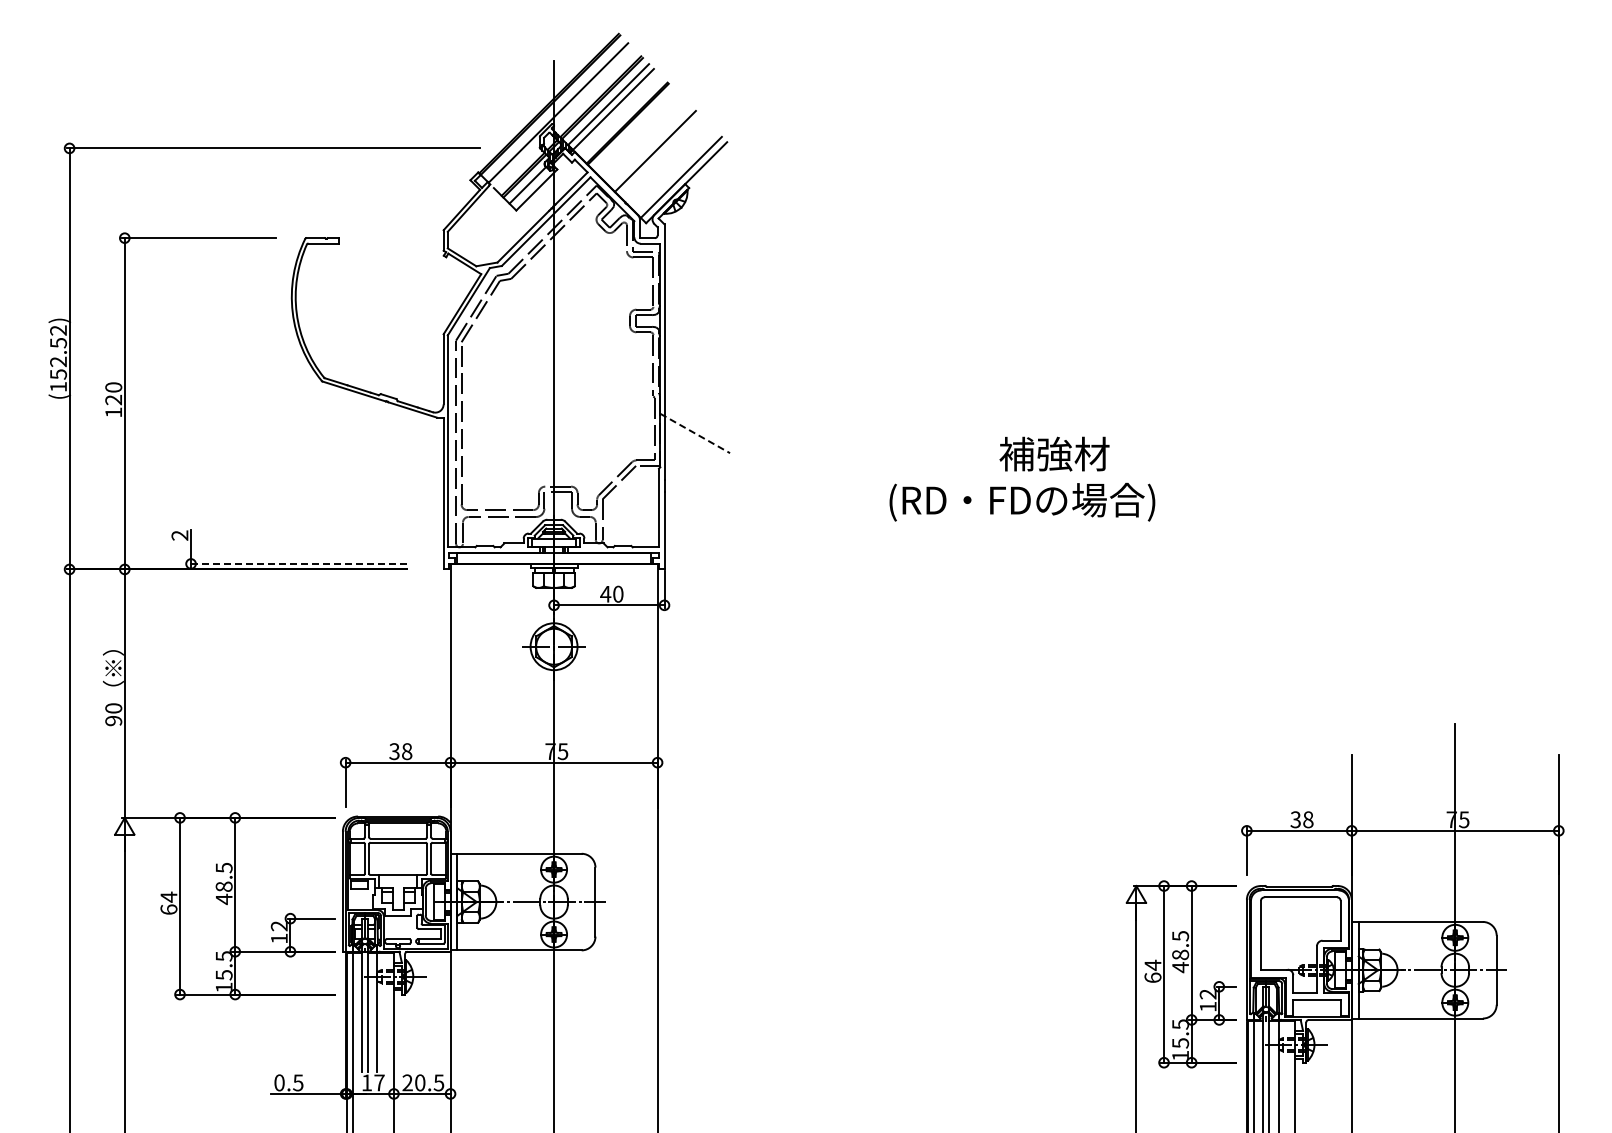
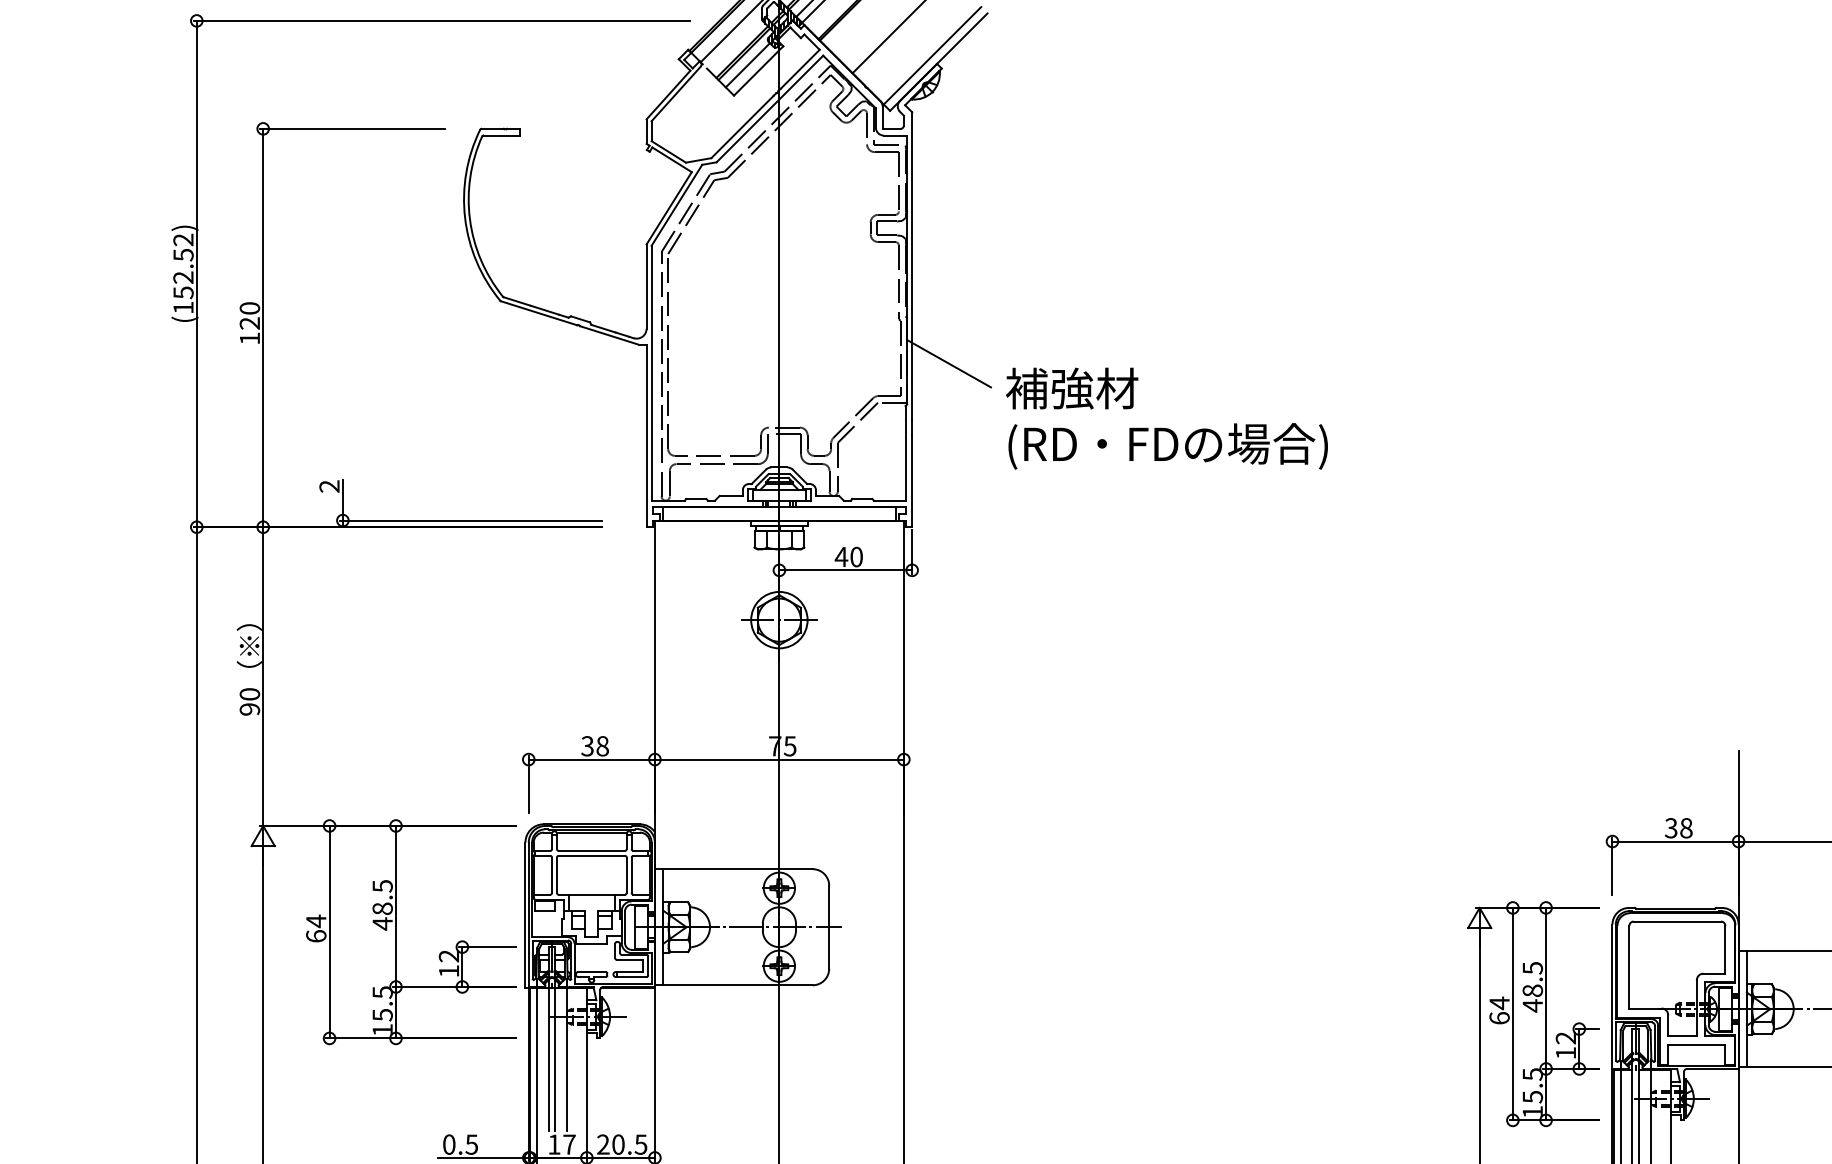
line: (695, 433) -> (949, 363), dashed -> solid
text: (1054, 453) -> (1072, 387), moved
text: (1022, 501) -> (1168, 445), moved
line: (297, 563) -> (470, 520), dashed -> solid

